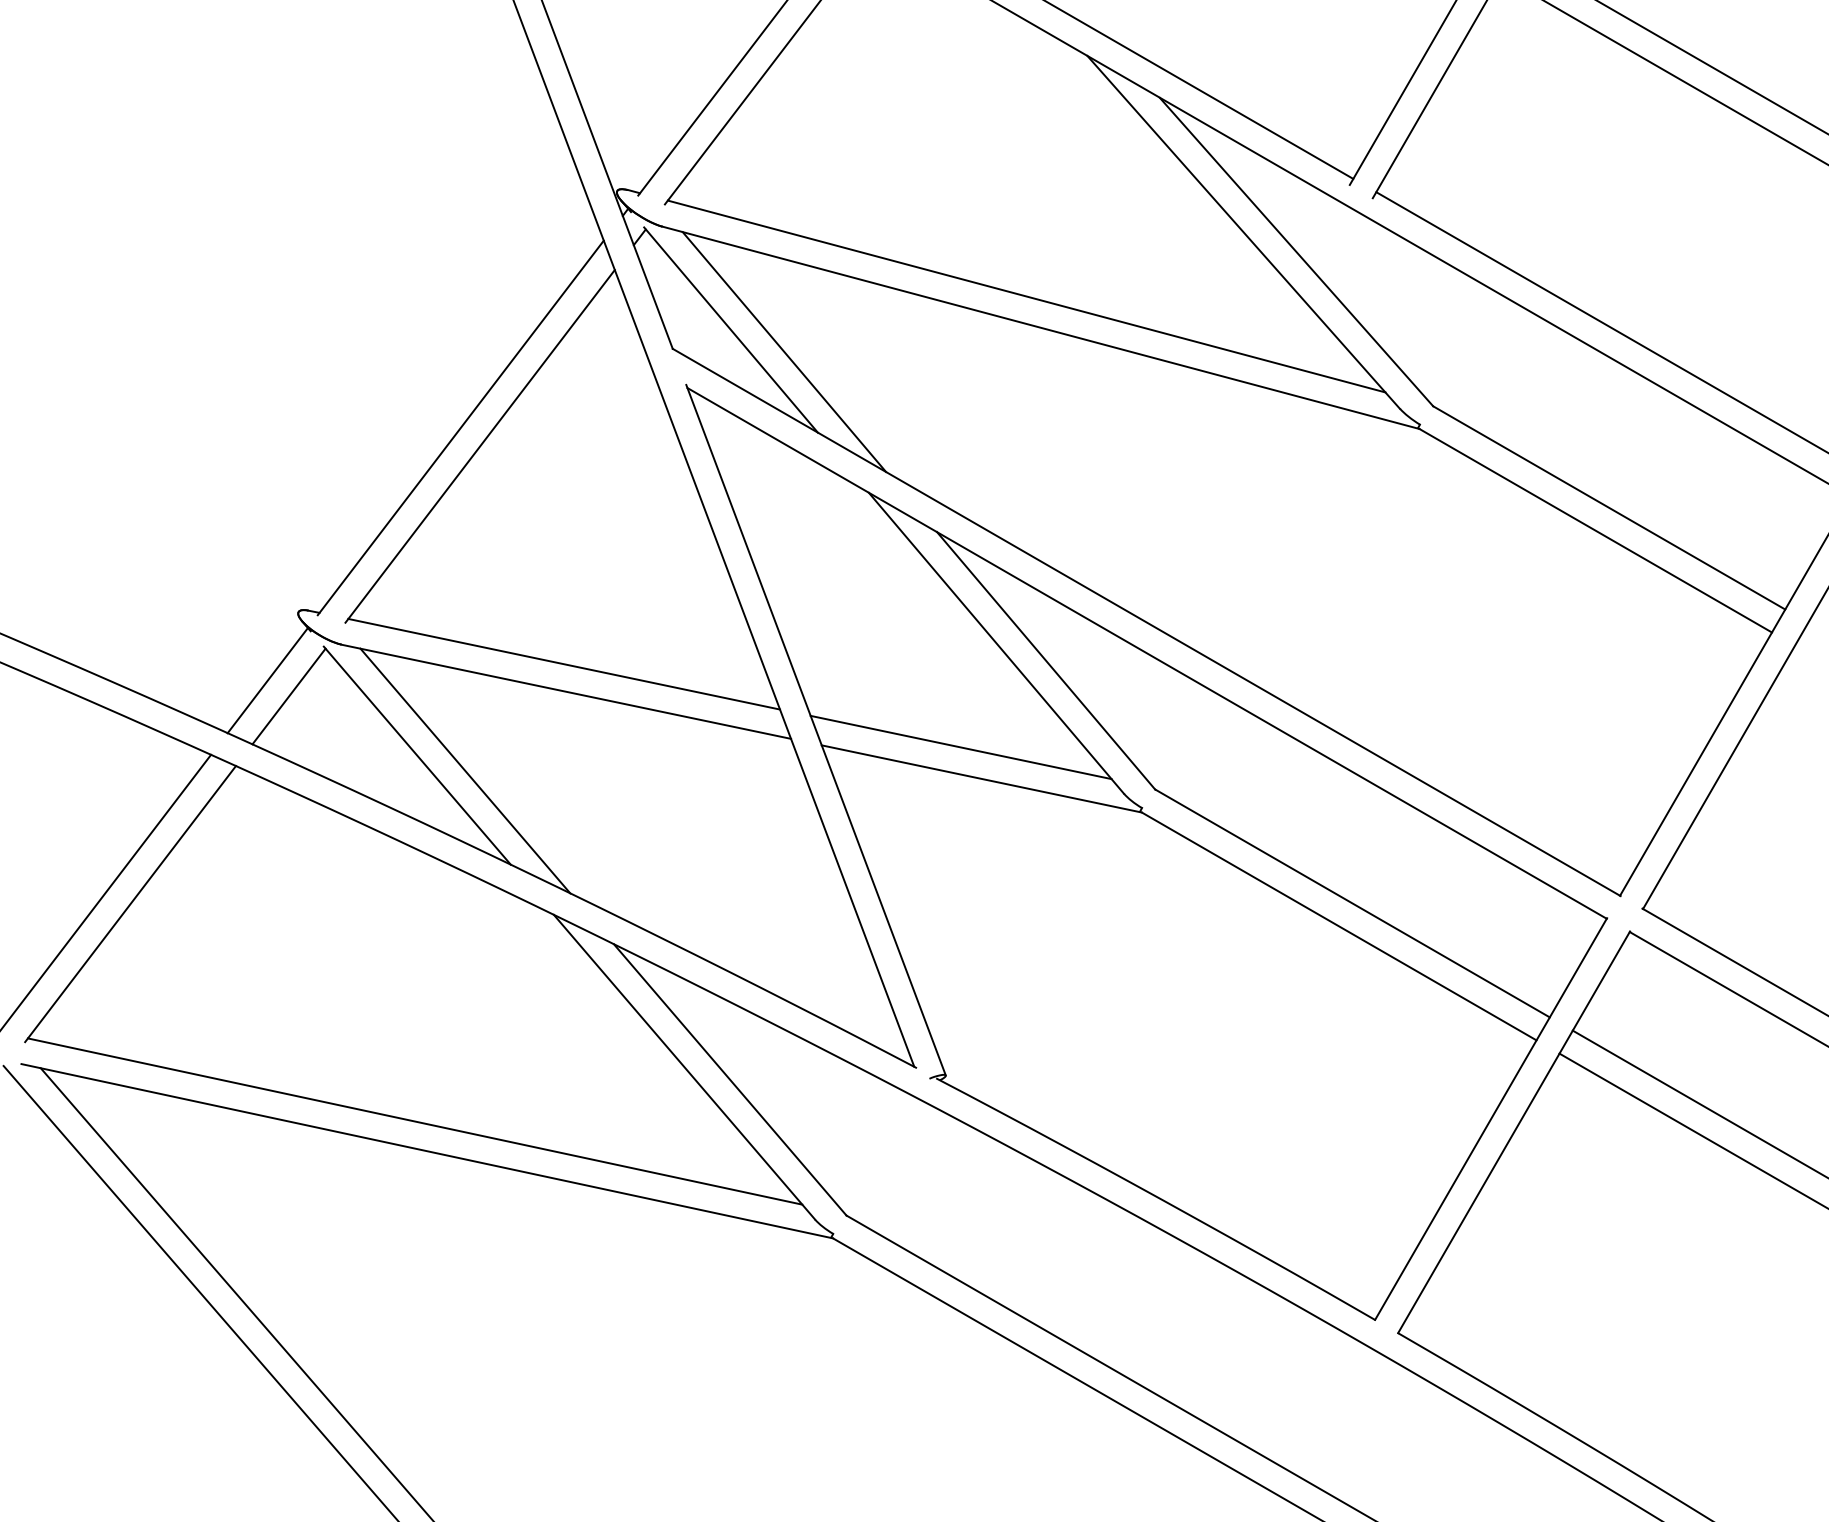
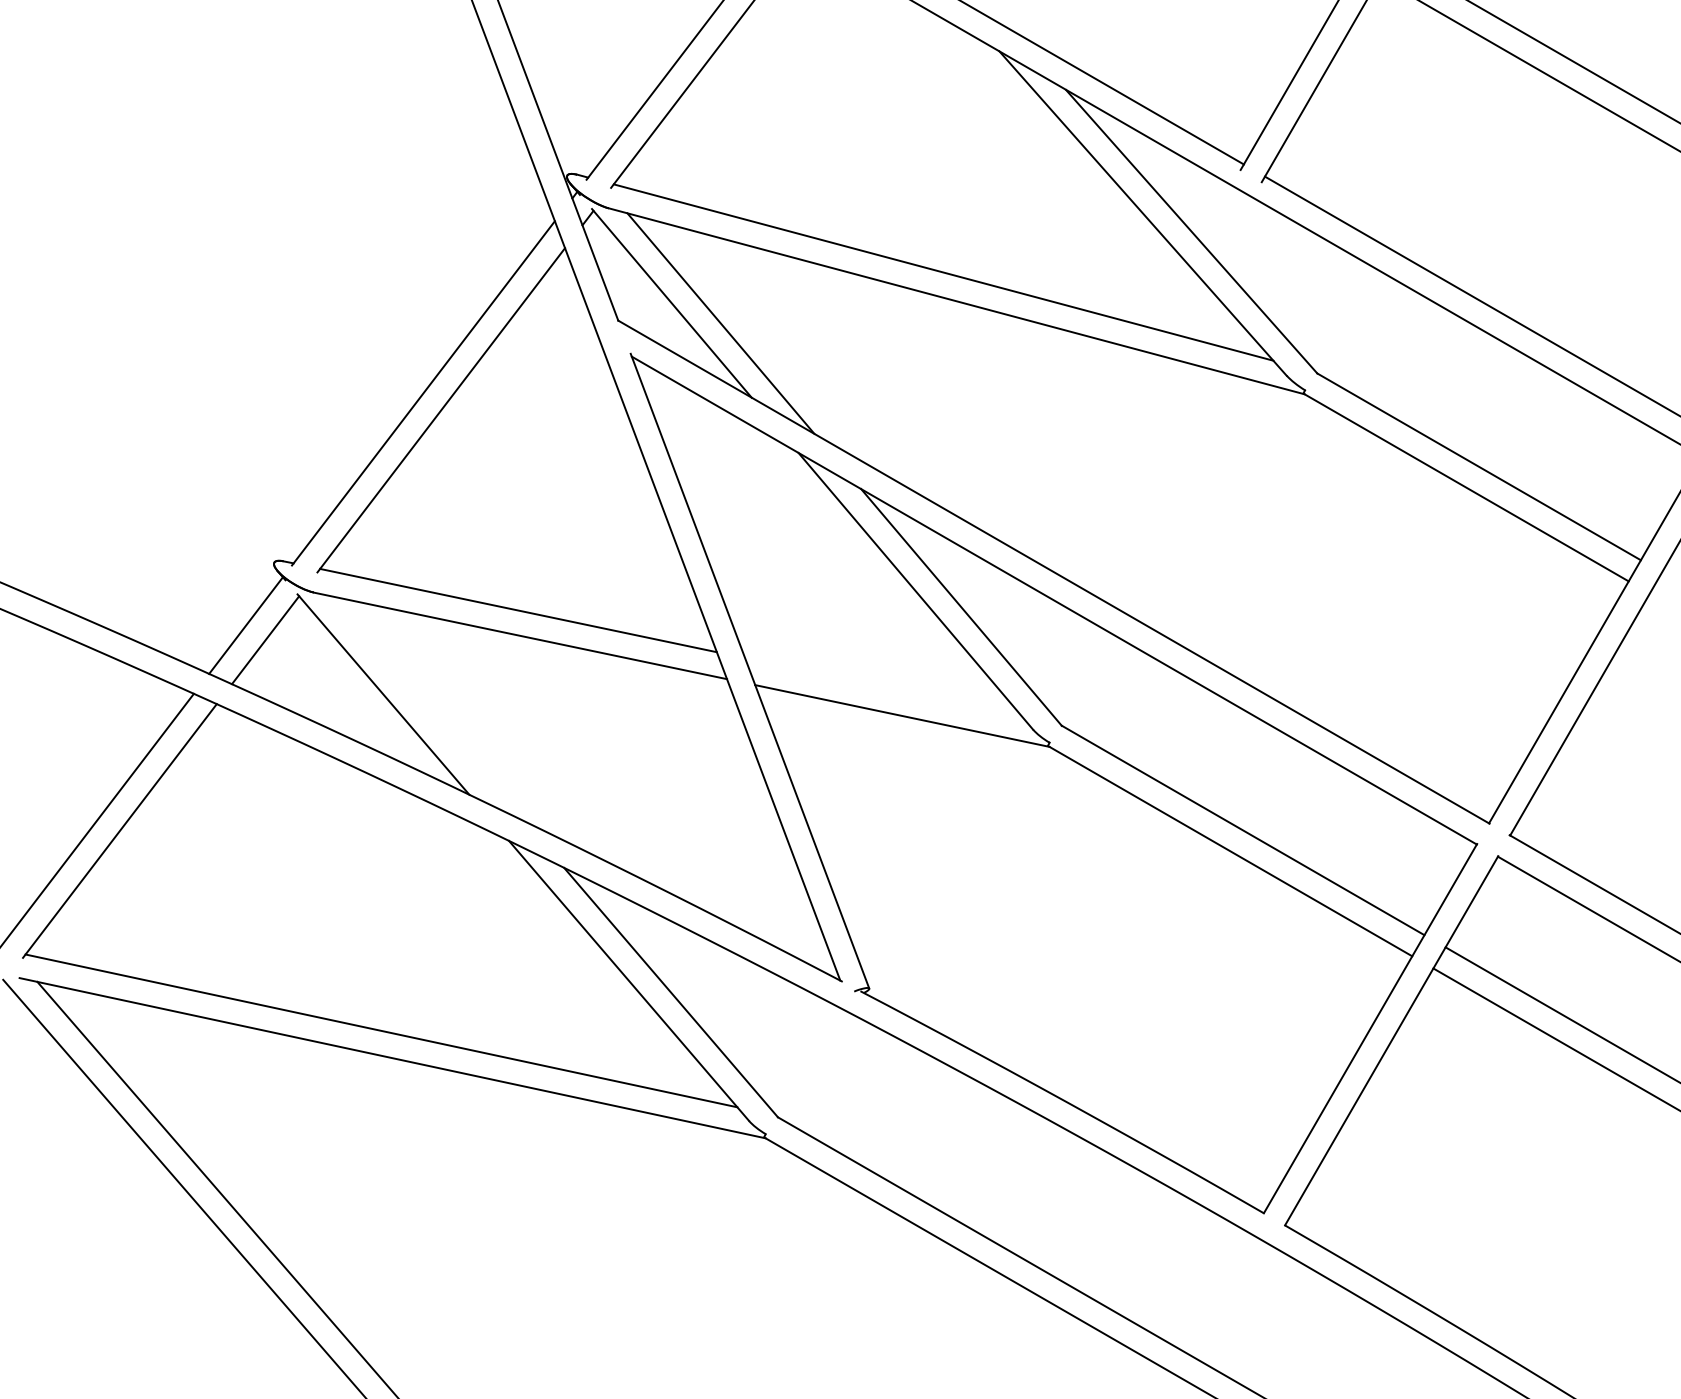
line: (960, 747) -> (882, 687), removed
line: (465, 770) -> (427, 708), removed

